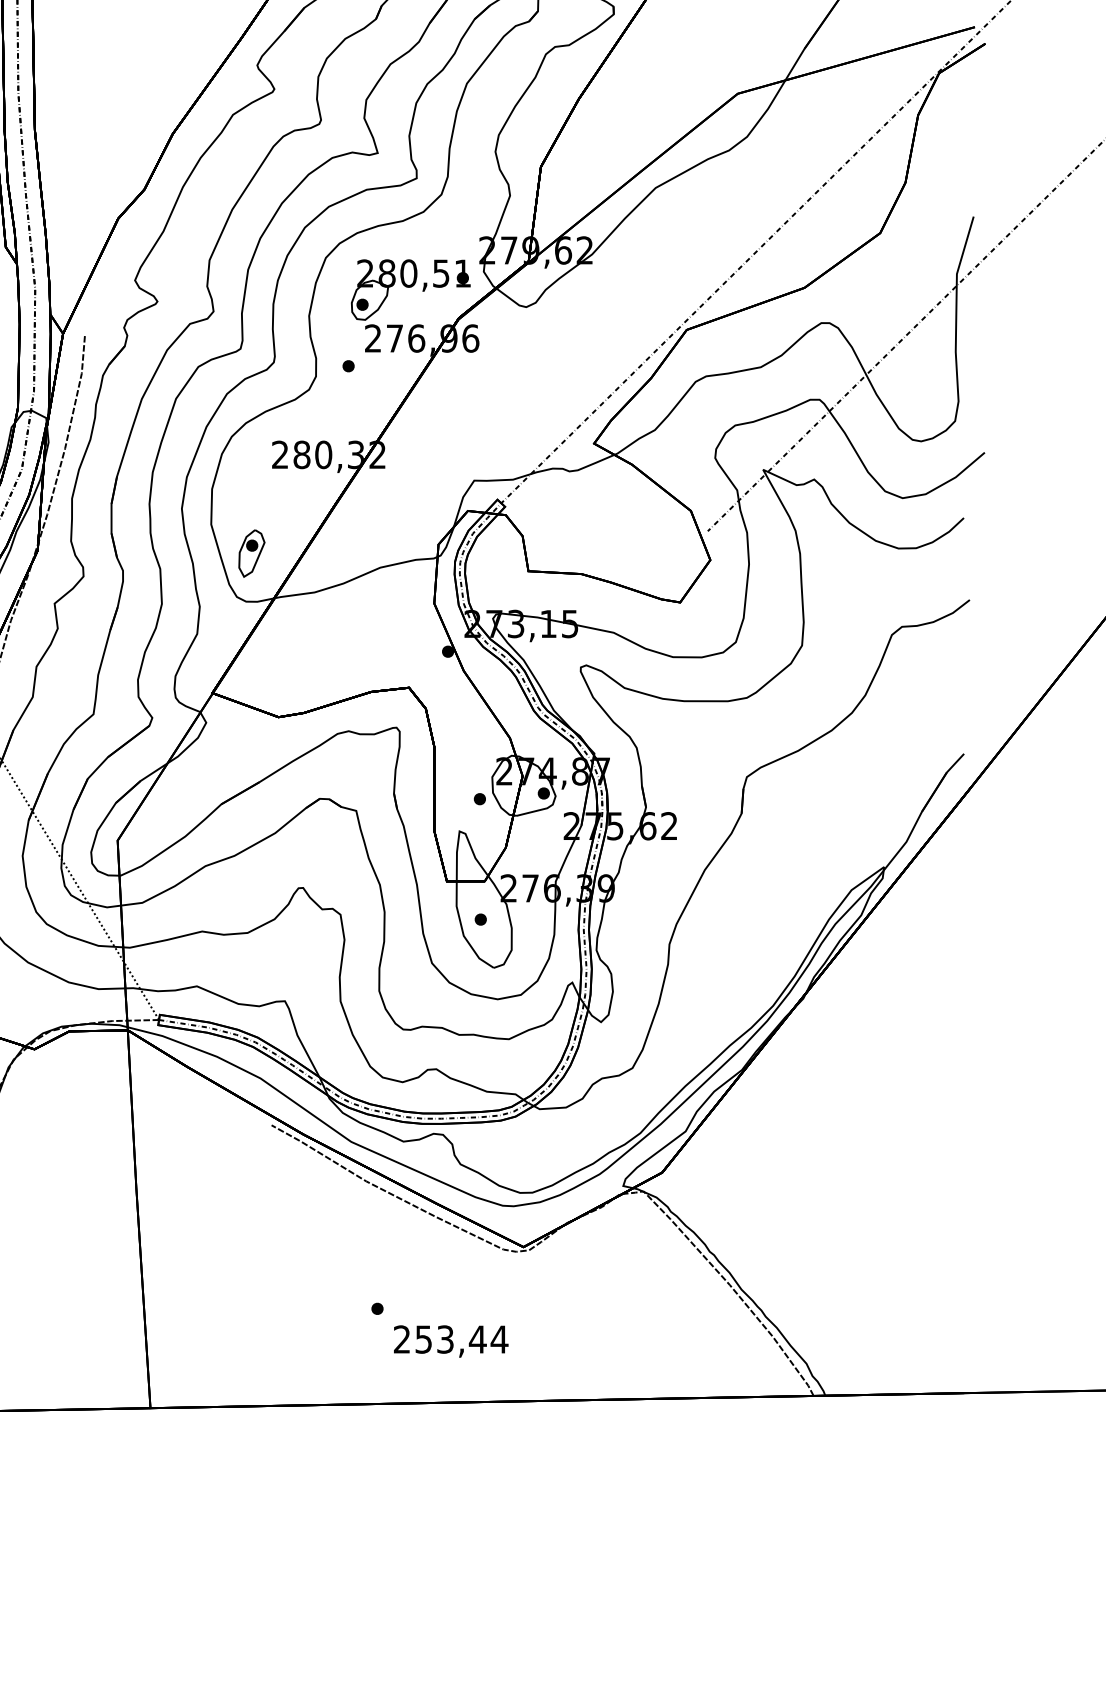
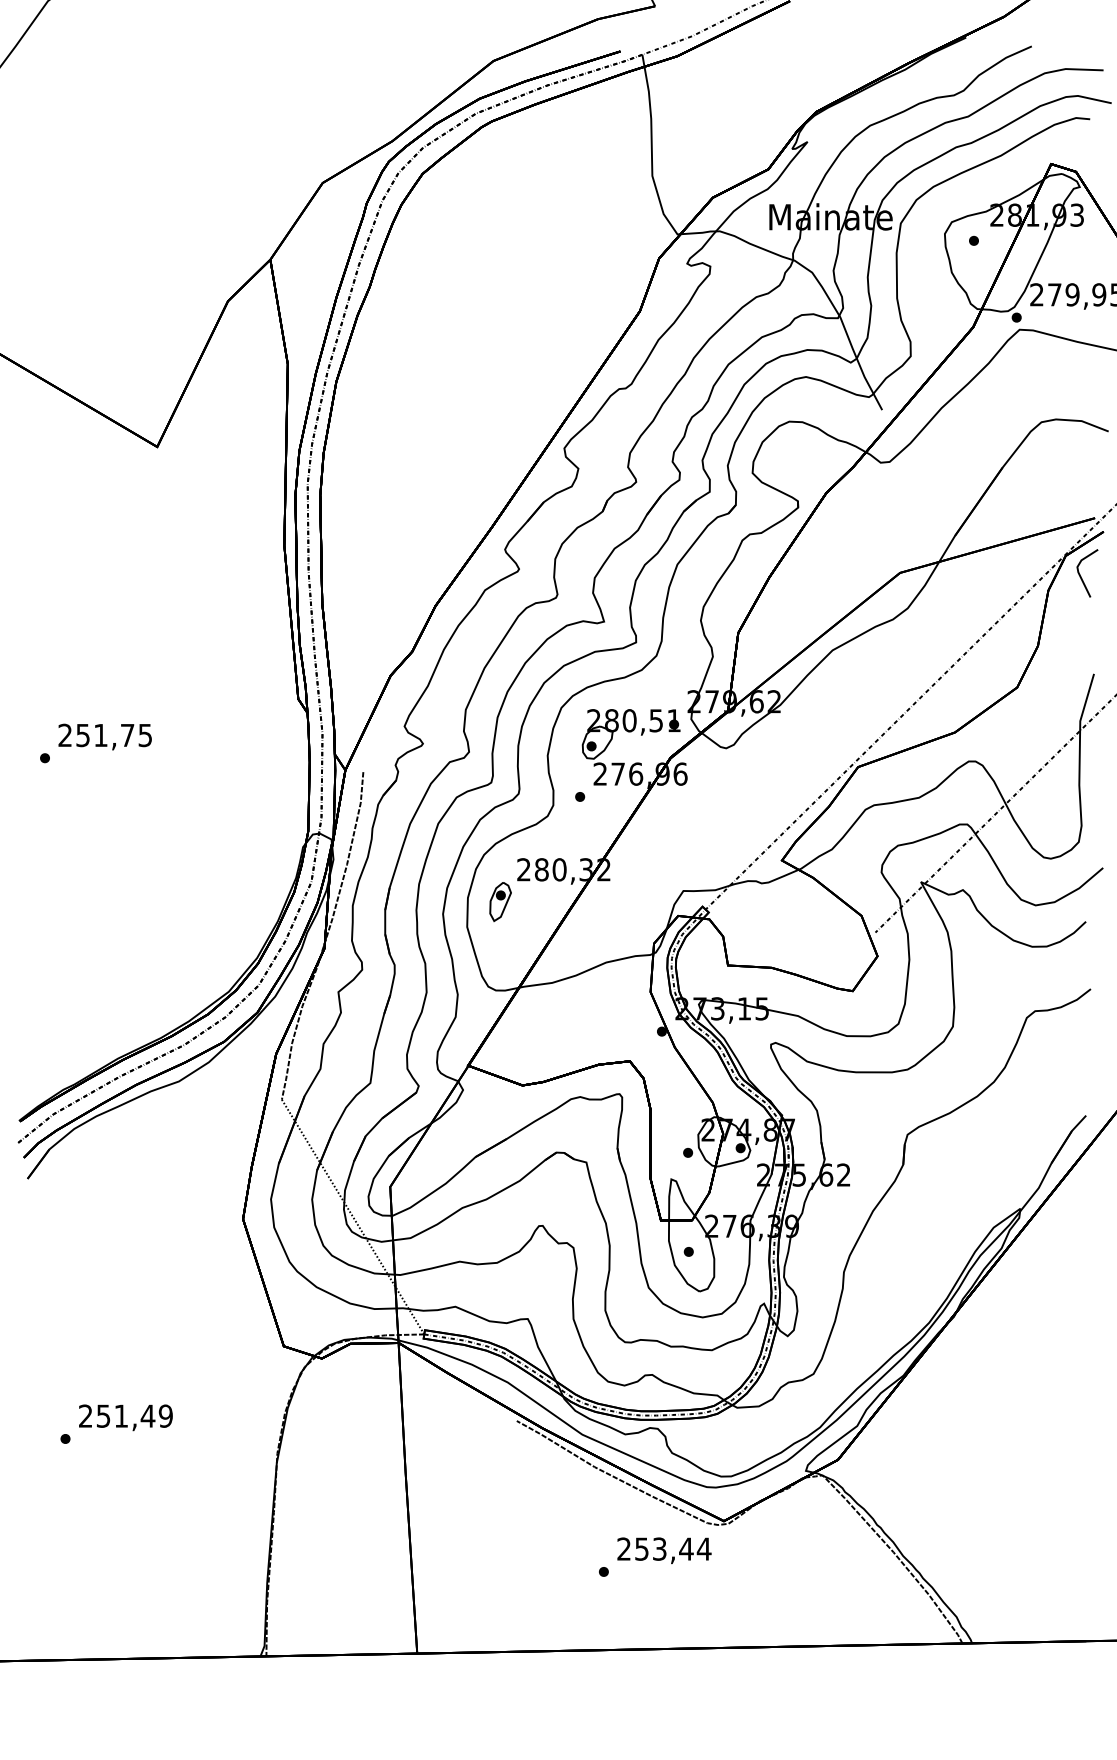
line: (958, 98) -> (1081, 576), added
part: (251, 553) -> (500, 901), moved
text: (451, 1341) -> (664, 1550), moved

